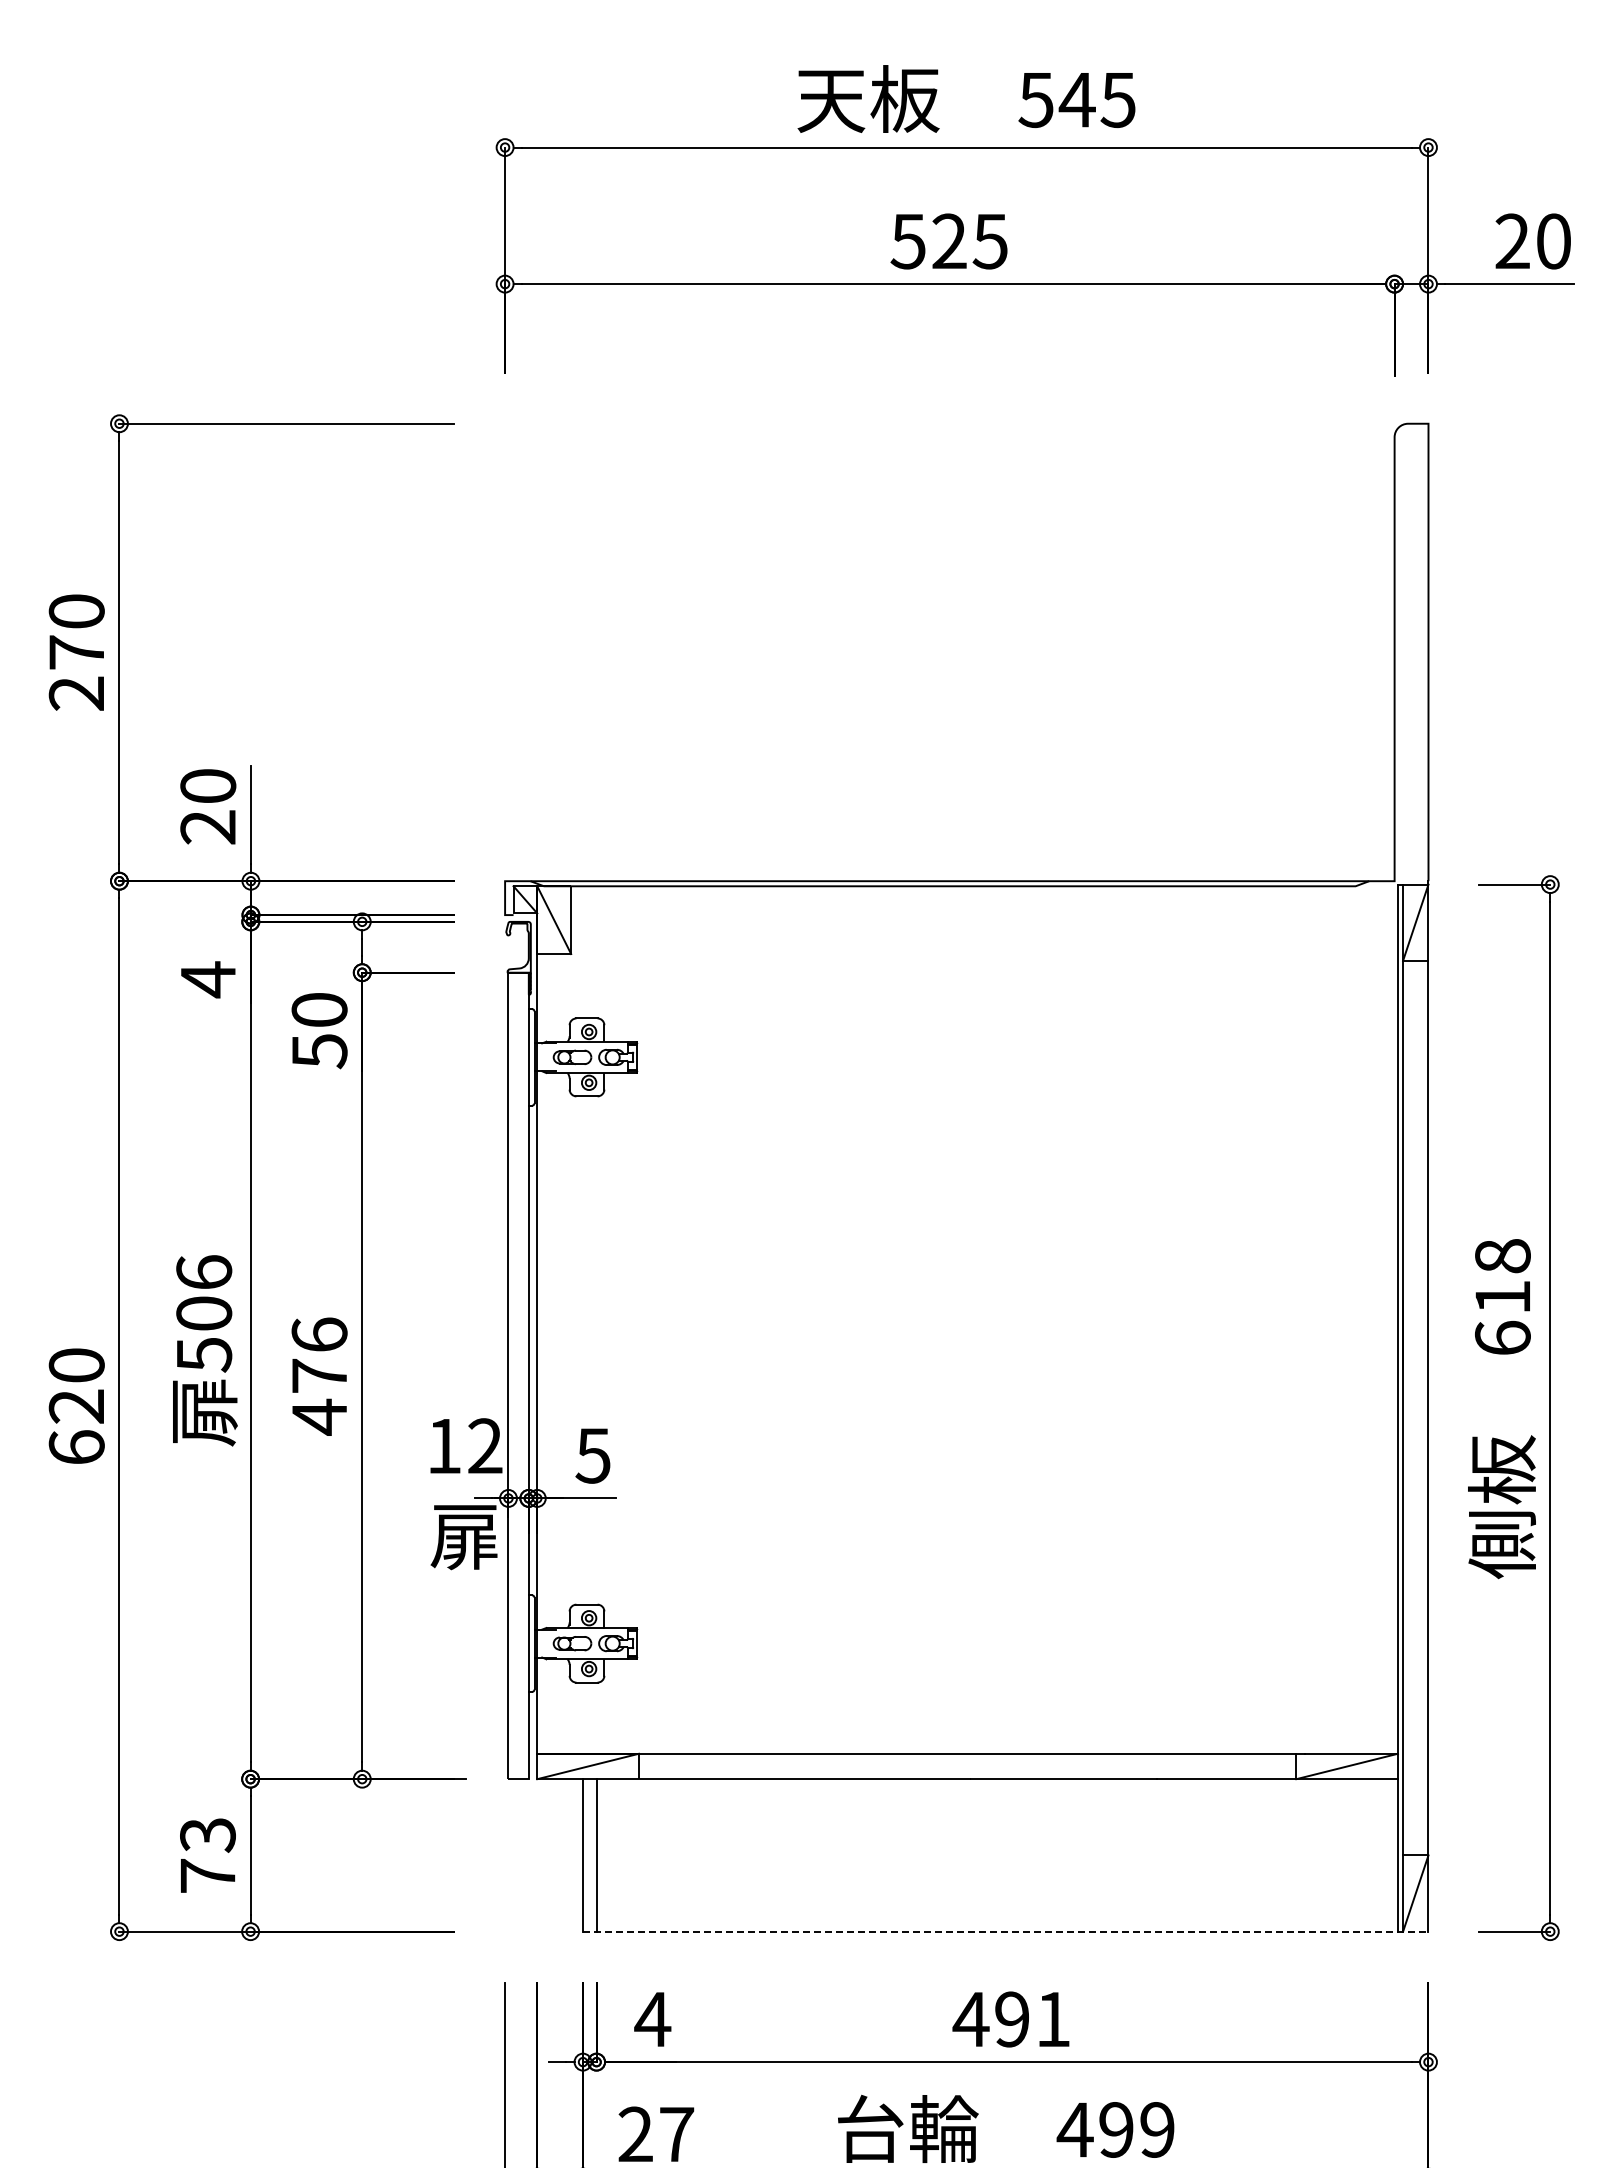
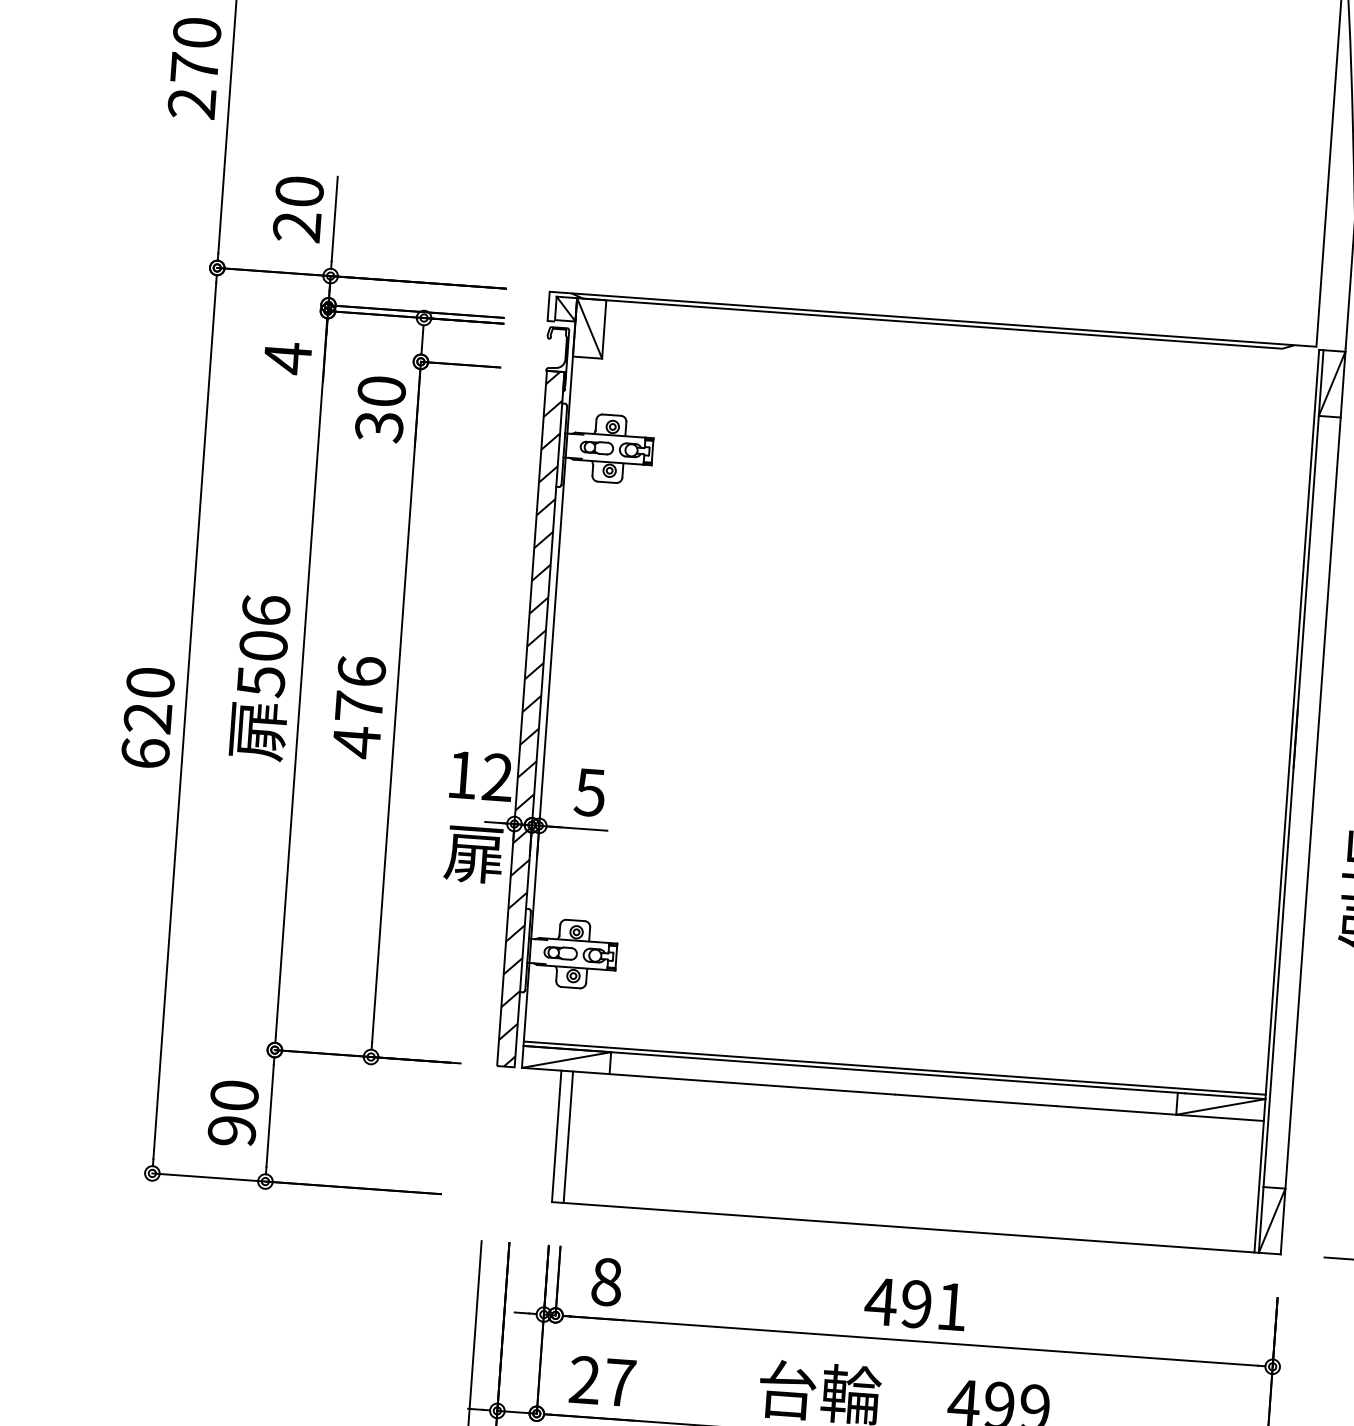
text: (319, 1051) -> (379, 427), 50 -> 30
hatch: (518, 1375) -> (530, 718), added
line: (967, 1748) -> (894, 1067), added
text: (207, 1855) -> (232, 1113), 73 -> 90
line: (1005, 1931) -> (916, 1228), dashed -> solid
text: (652, 2019) -> (606, 1282), 4 -> 8

